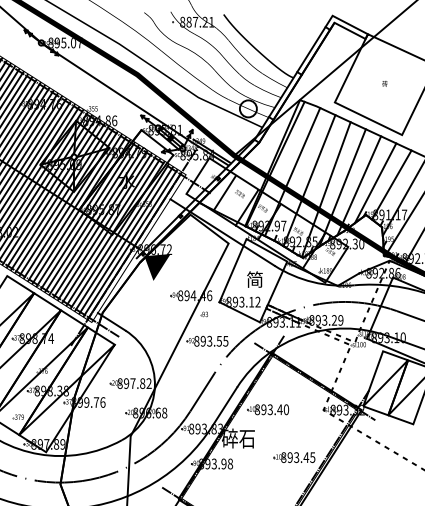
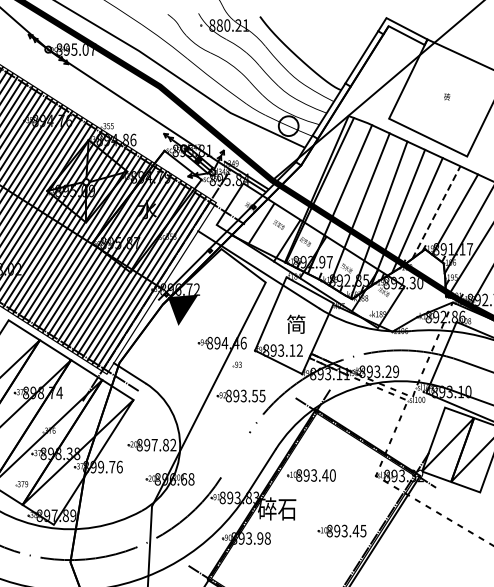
text: (195, 22) -> (227, 25), 887.21 -> 880.21
line: (375, 183) -> (436, 212), solid -> dashed
line: (202, 392) -> (235, 455), removed

